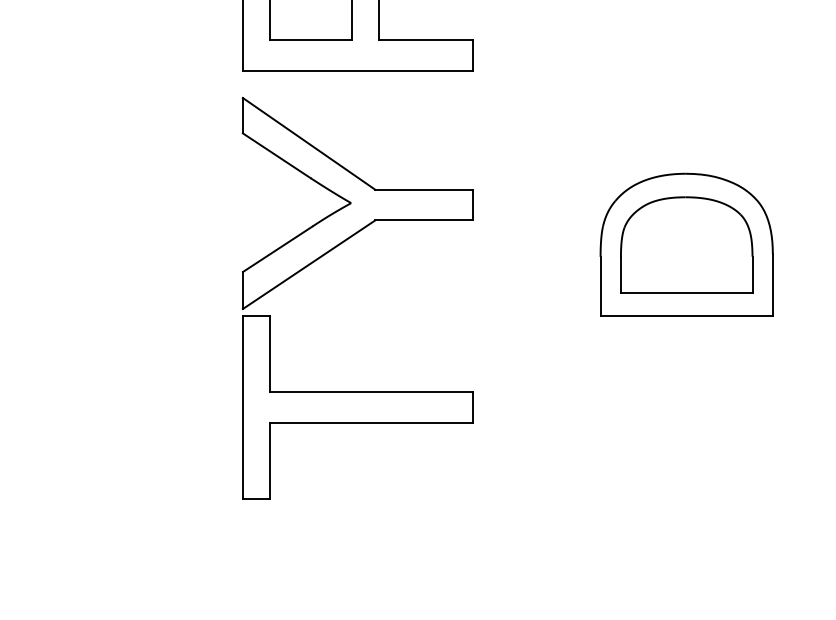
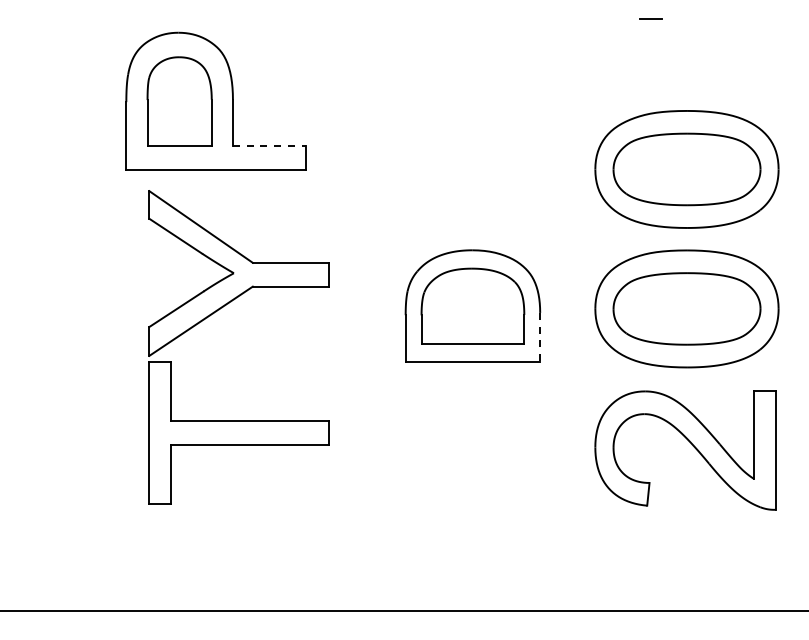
line: (426, 40) -> (269, 146), solid -> dashed
part: (328, 253) -> (216, 312), moved
line: (773, 285) -> (540, 337), solid -> dashed

